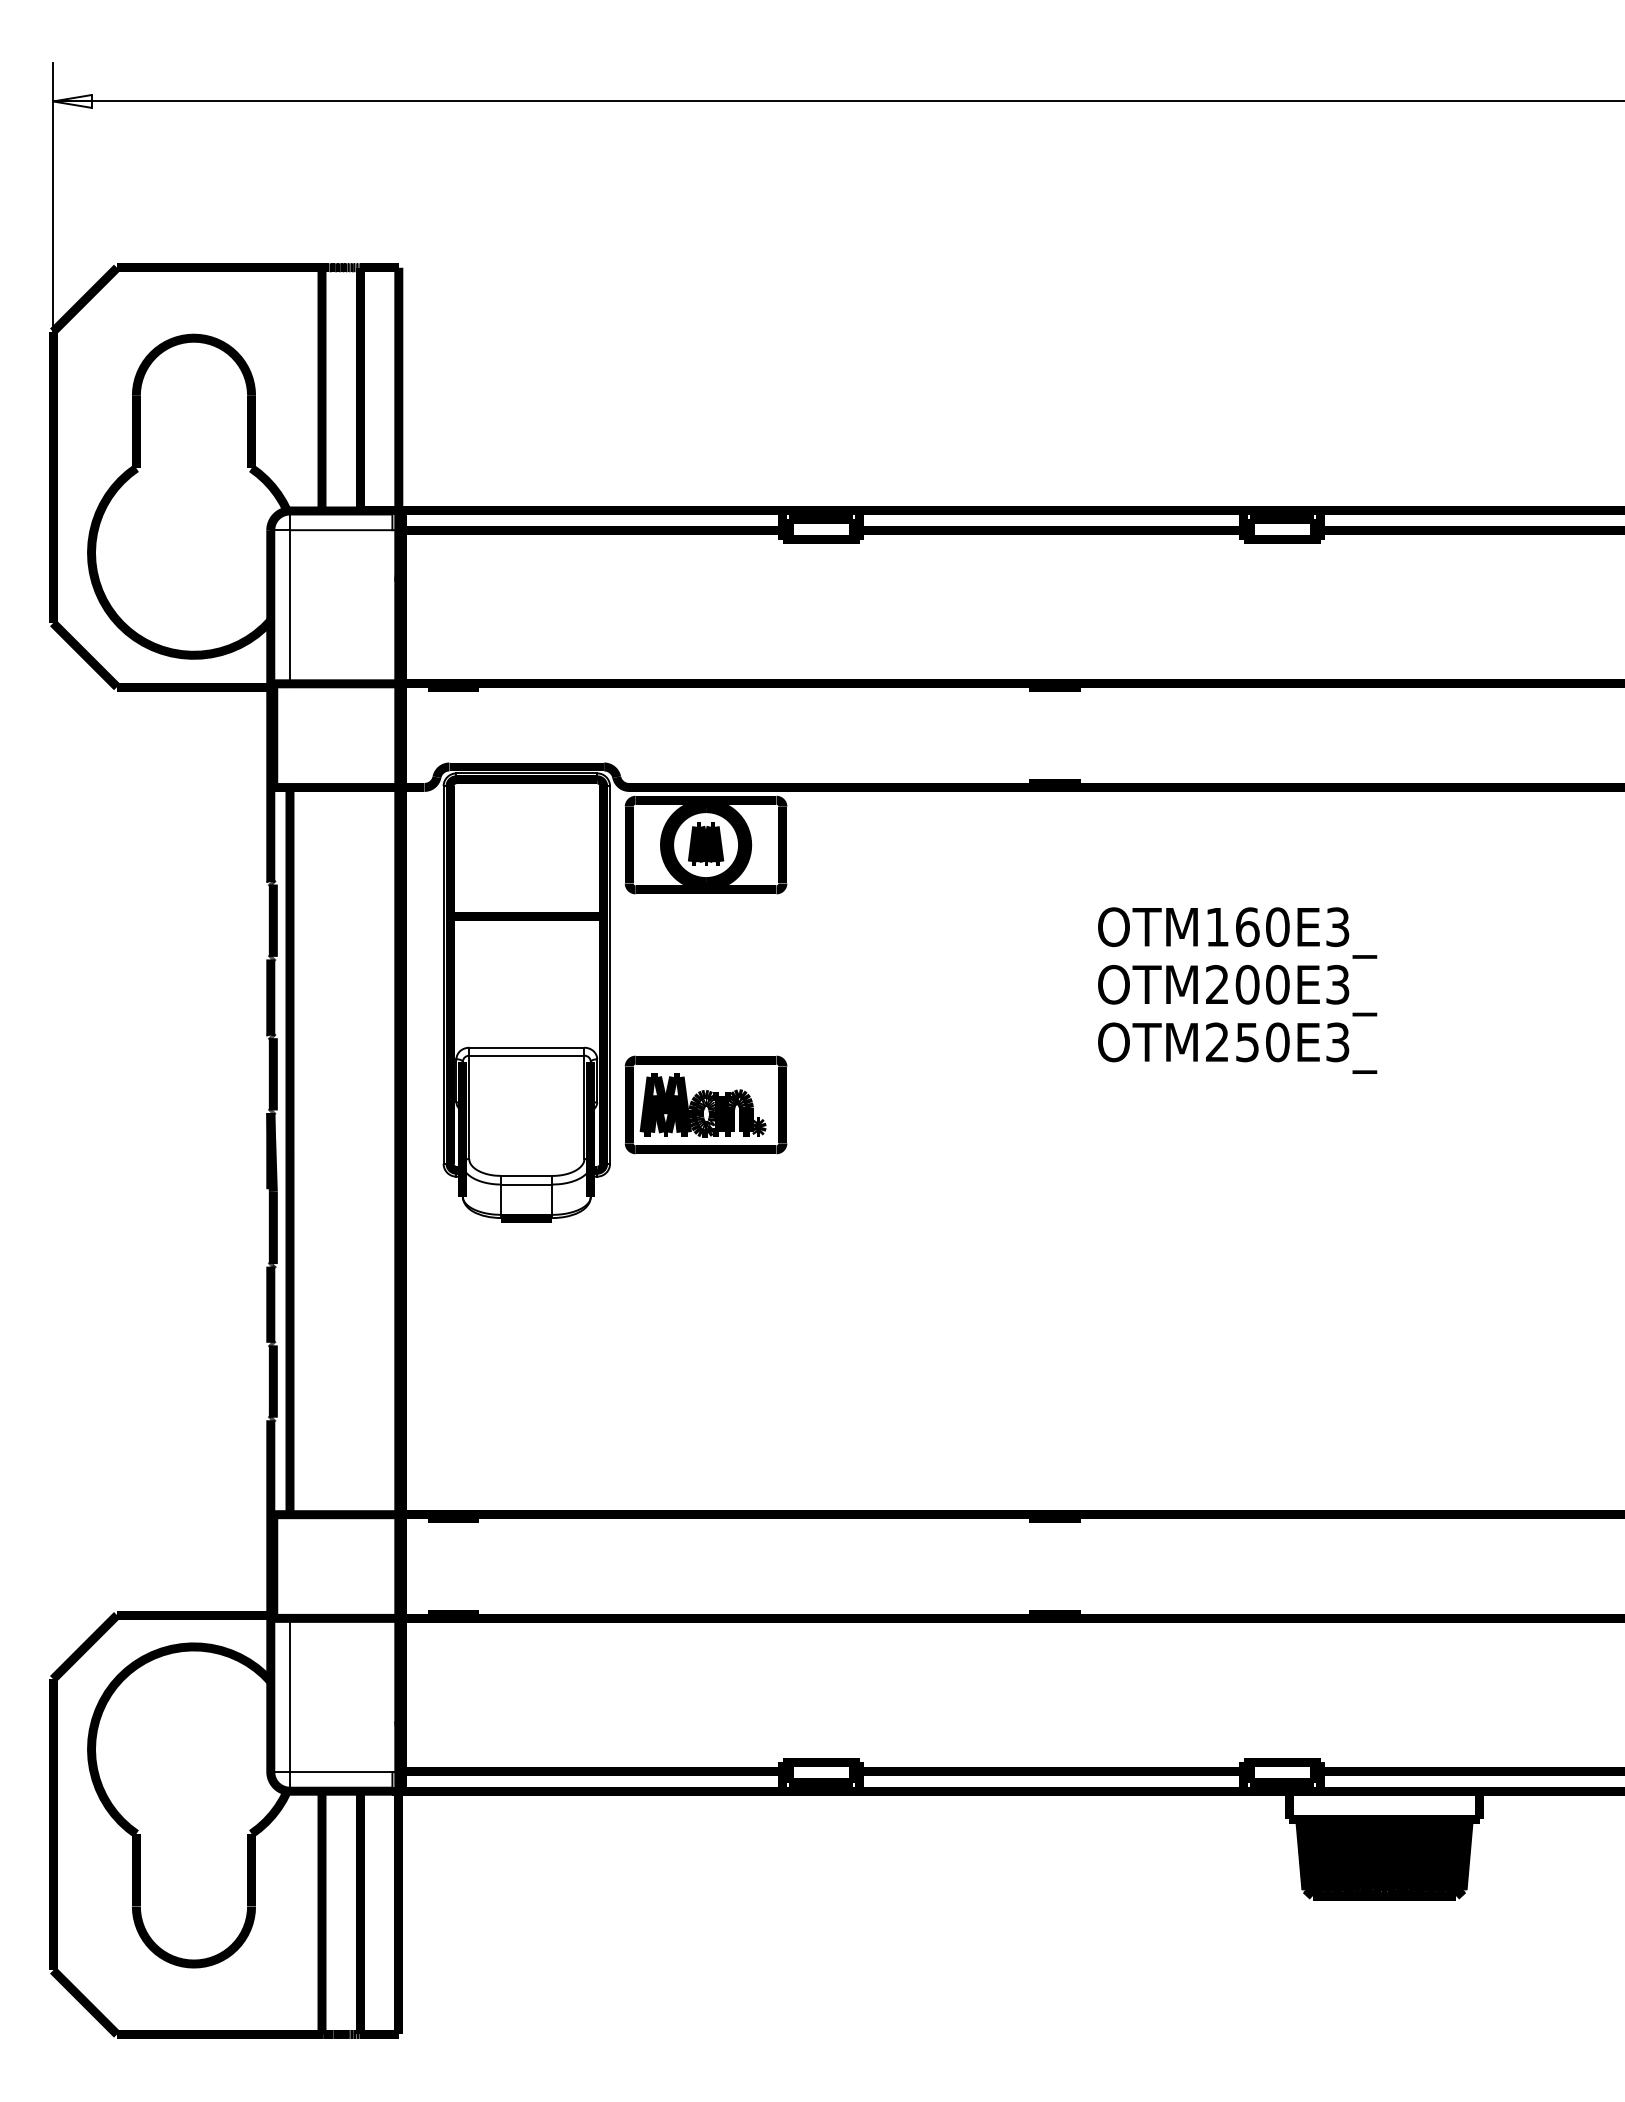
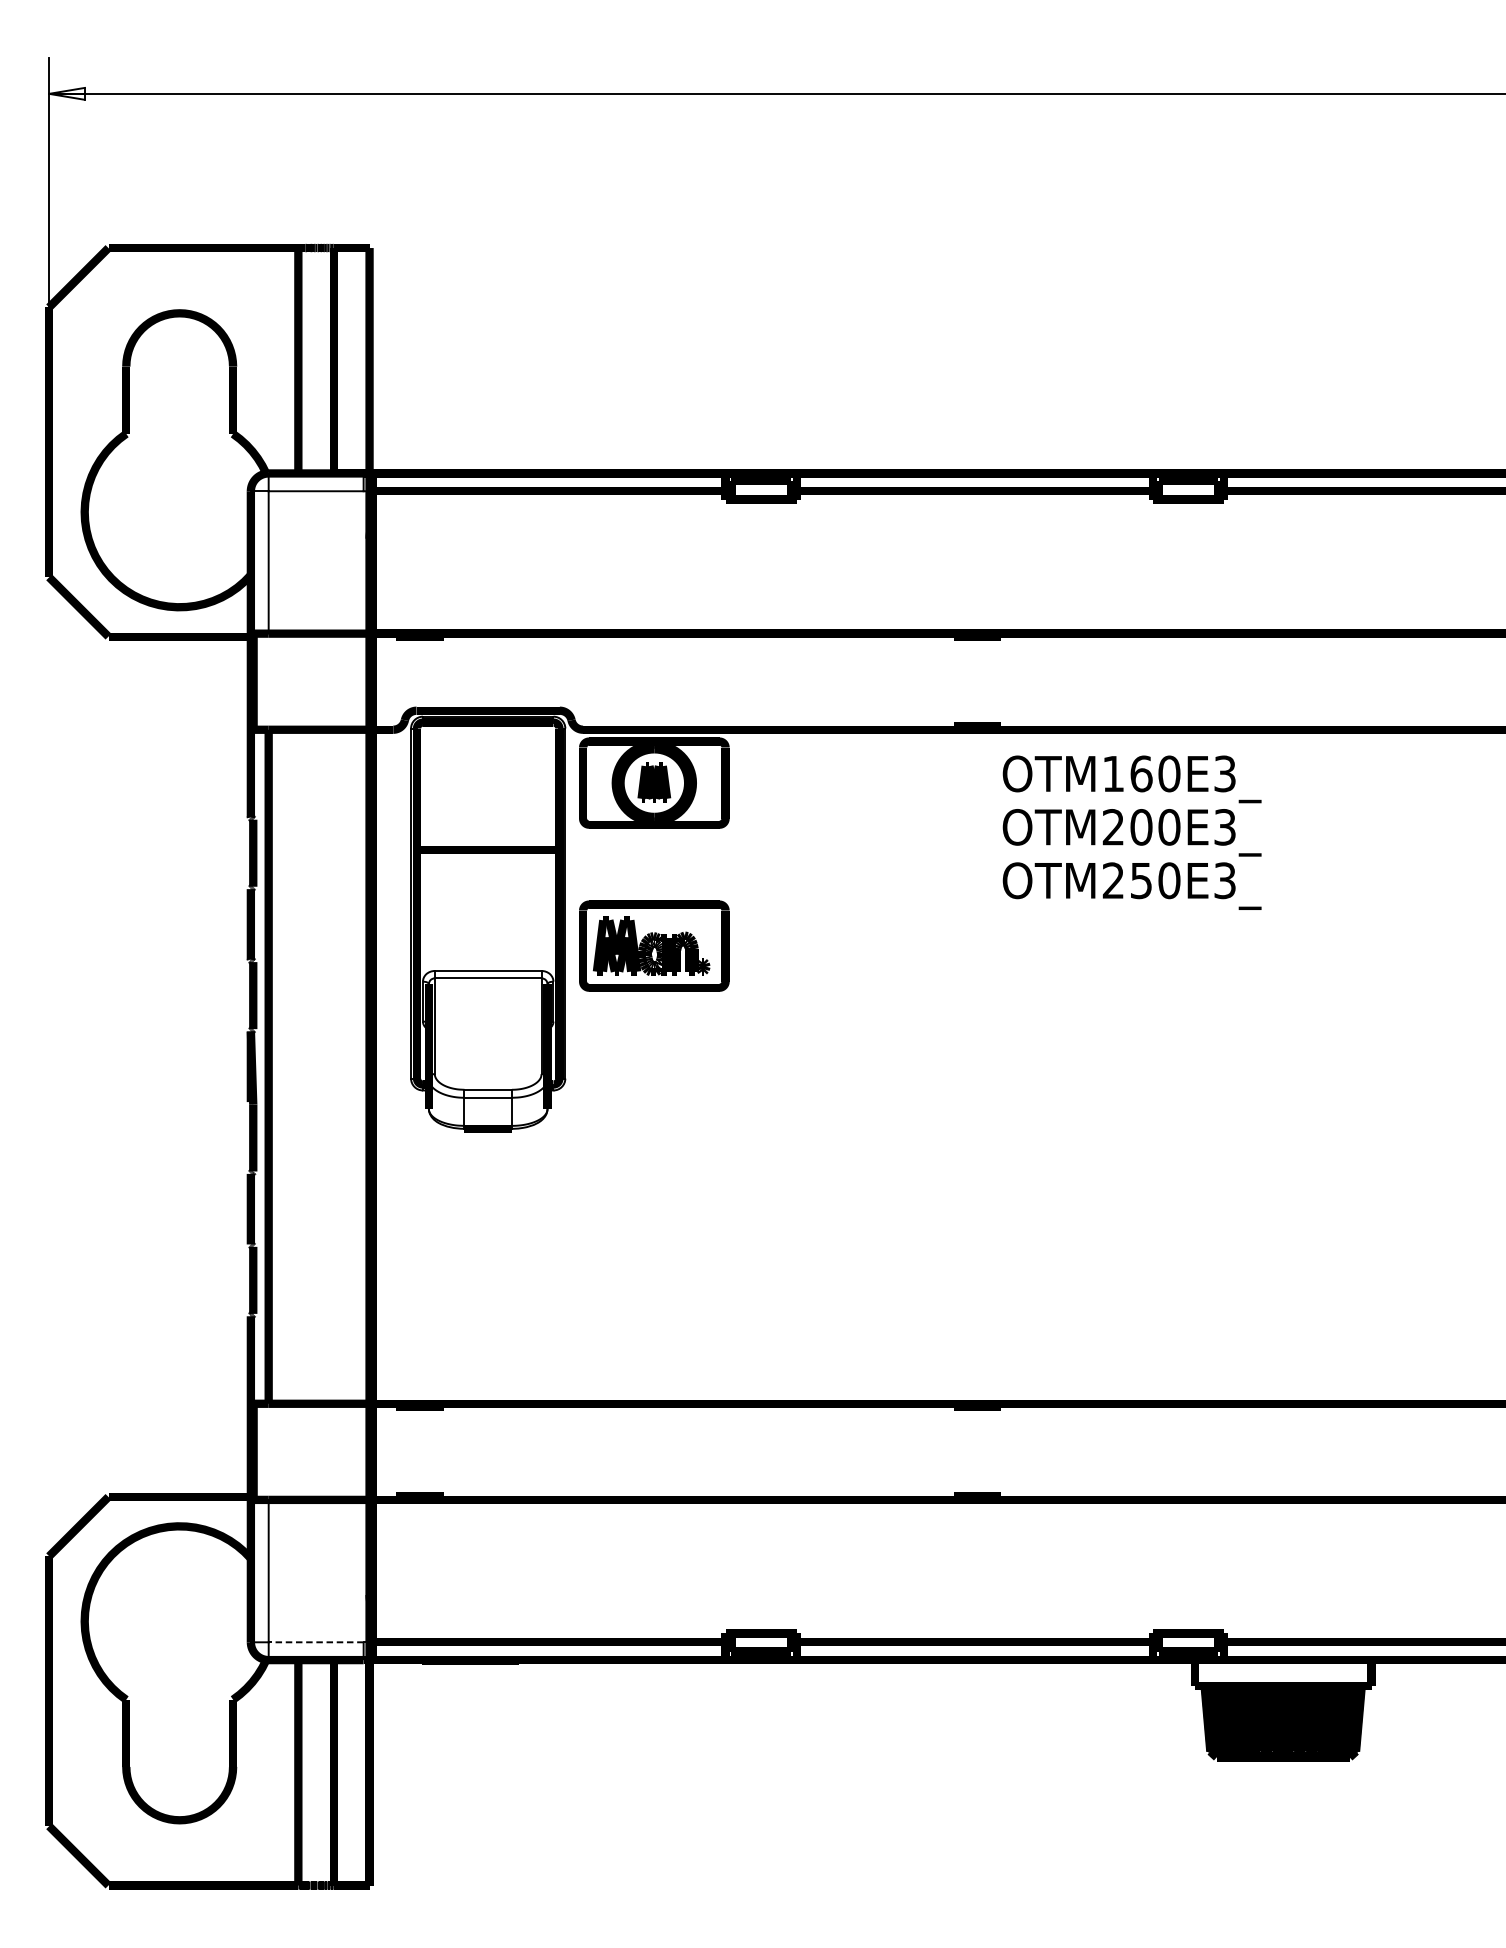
text: (1237, 990) -> (1132, 832), moved
part: (705, 1104) -> (653, 945), moved
line: (340, 1772) -> (315, 1642), solid -> dashed

